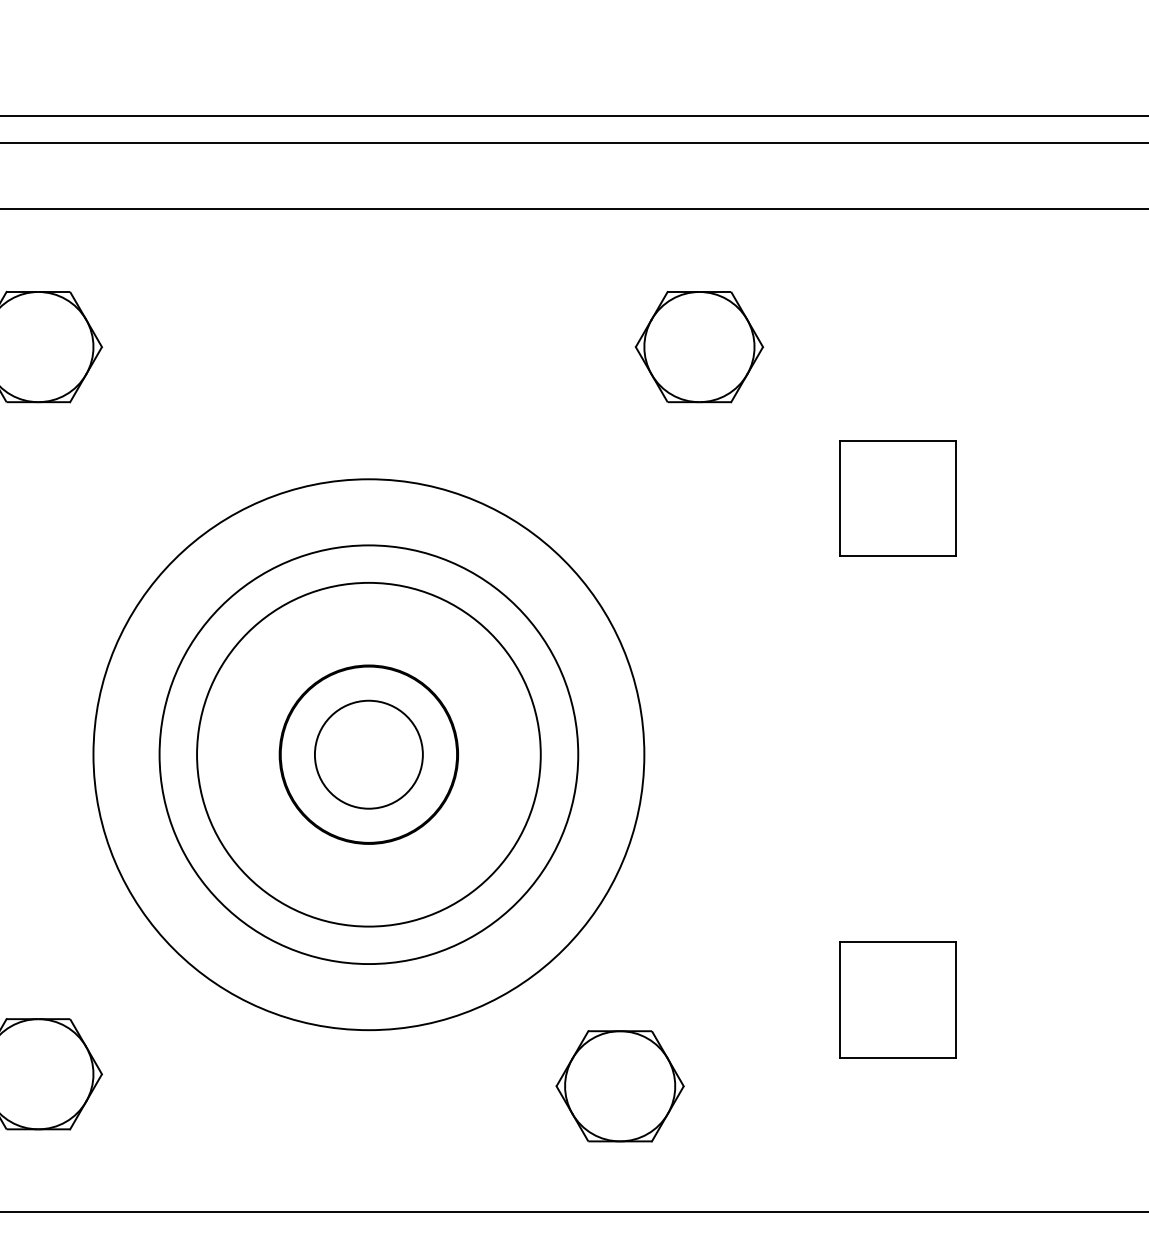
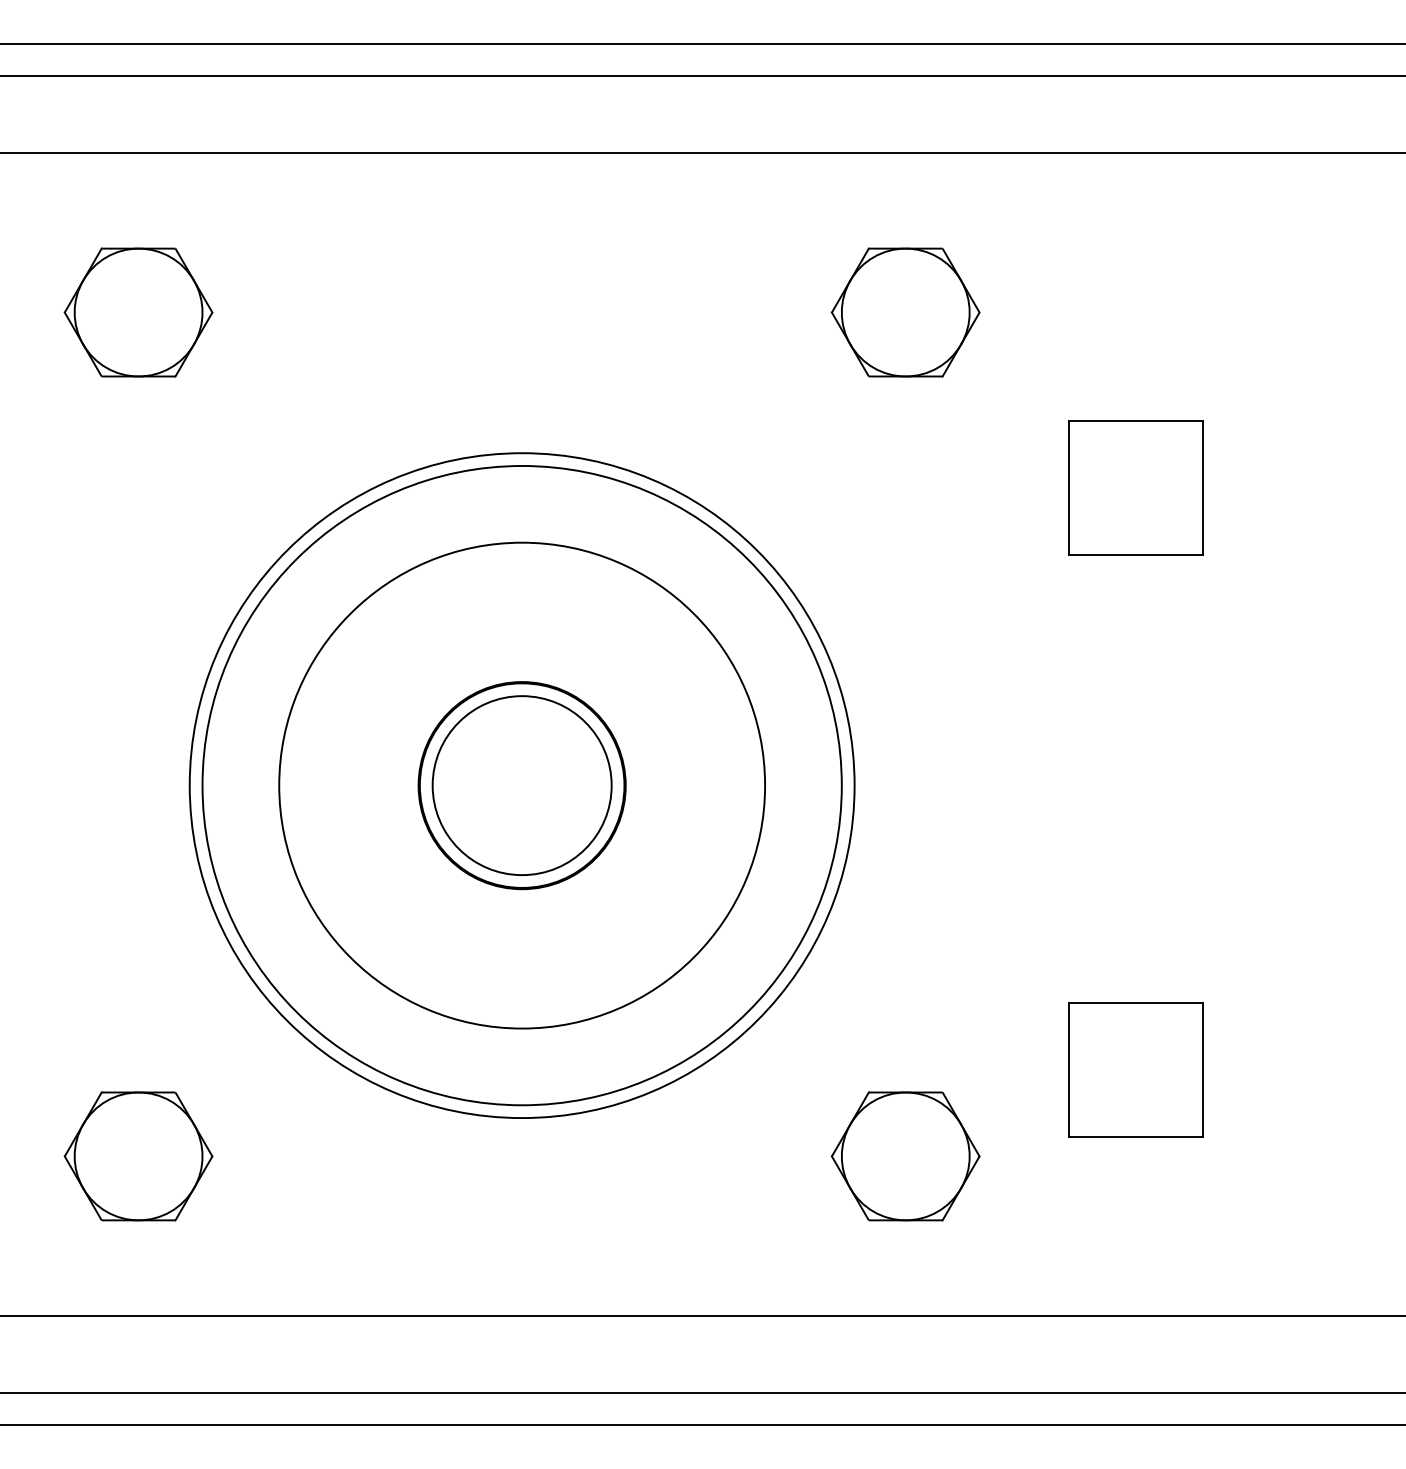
circle: (368, 754) -> (521, 785), size x1.43
circle: (368, 754) -> (521, 785), size x1.67
part: (619, 1086) -> (905, 1156), moved

